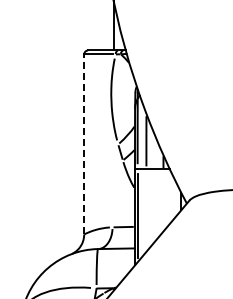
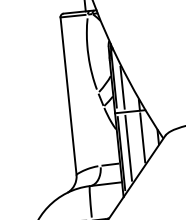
line: (84, 143) -> (68, 95), dashed -> solid
line: (163, 200) -> (142, 137), added
line: (146, 210) -> (128, 148), added

